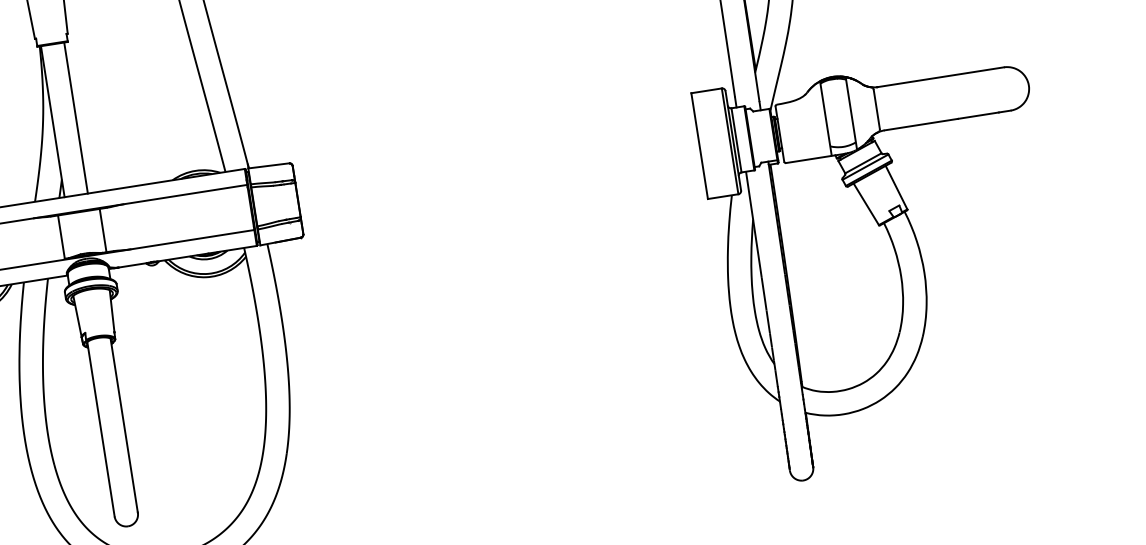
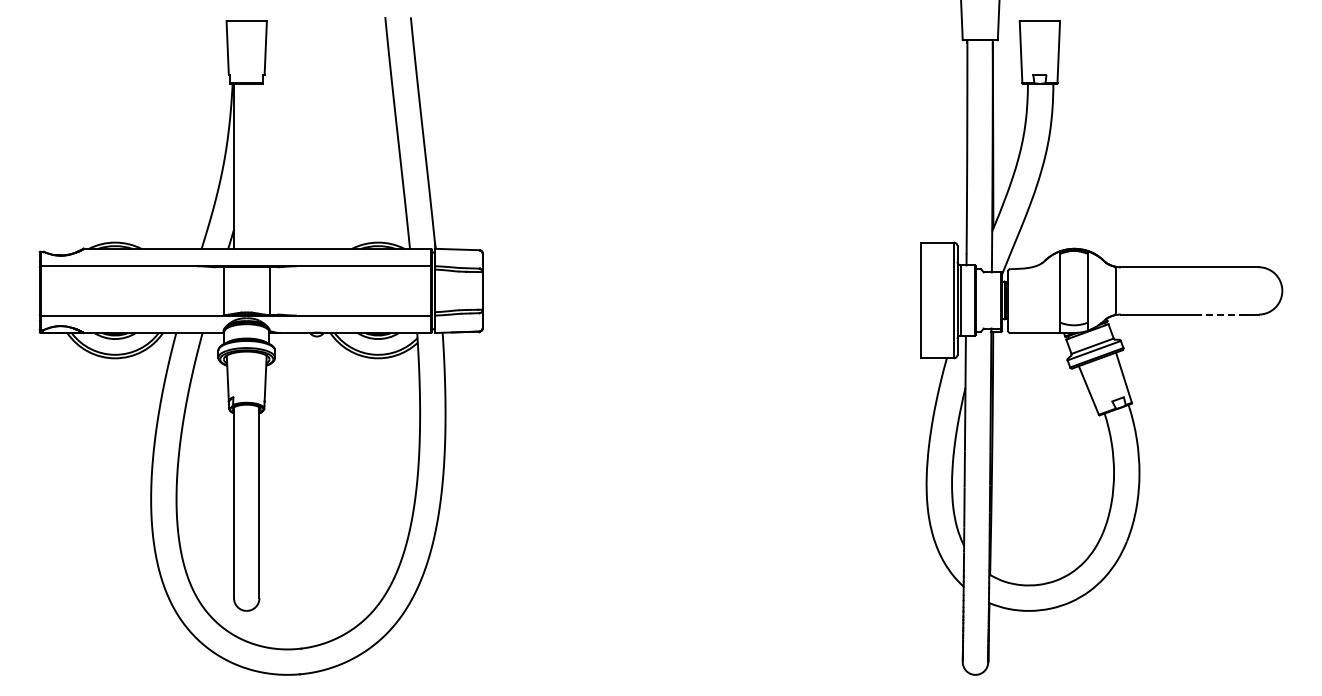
line: (977, 115) -> (1222, 314), solid -> dashed
line: (75, 117) -> (259, 165), removed

